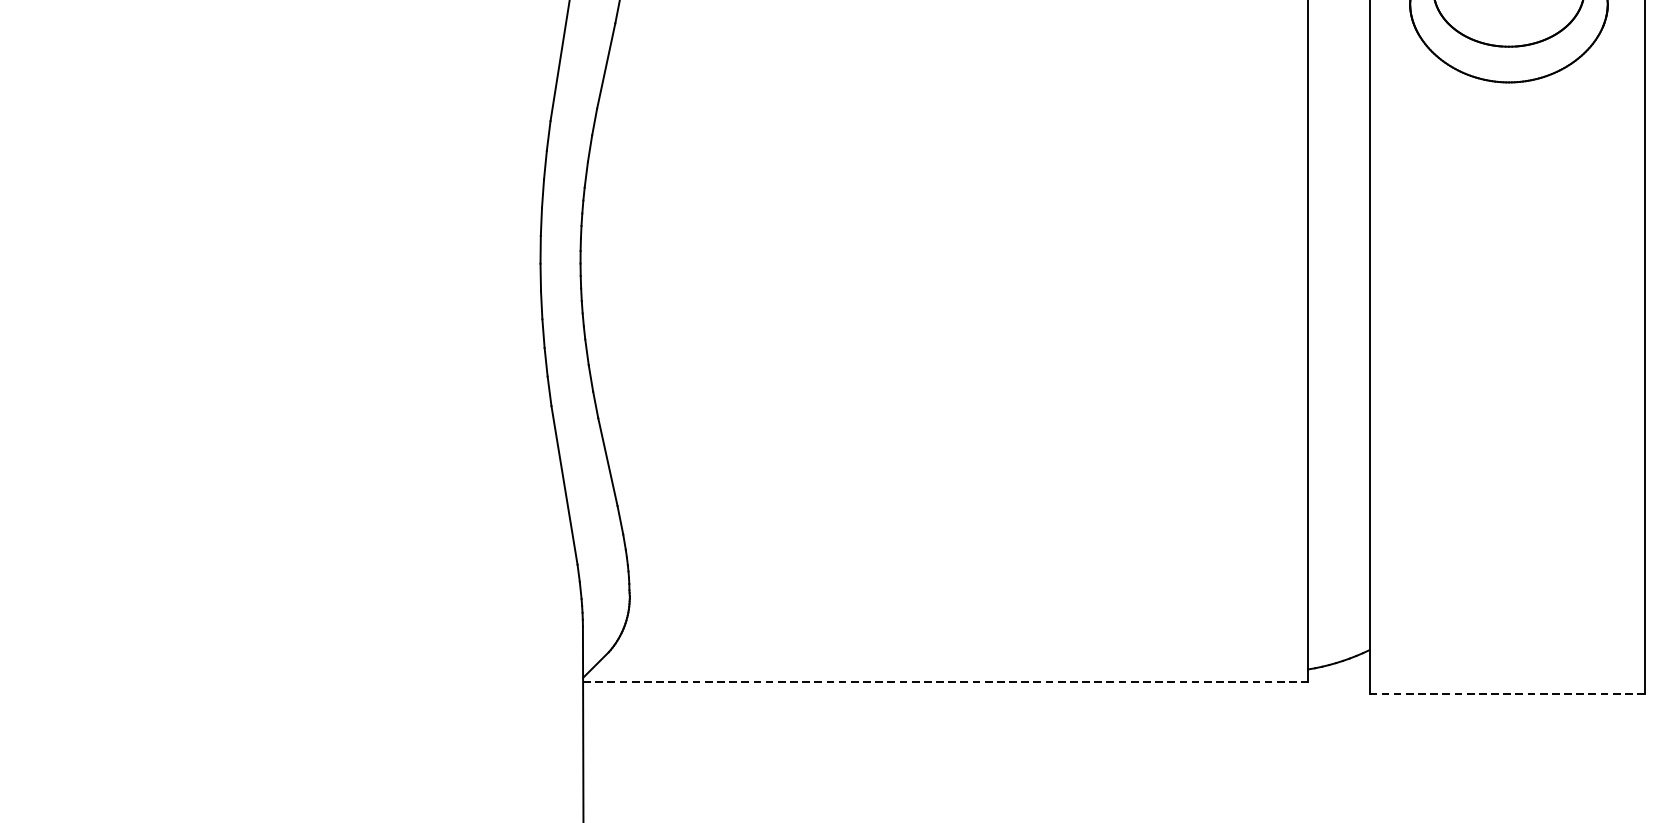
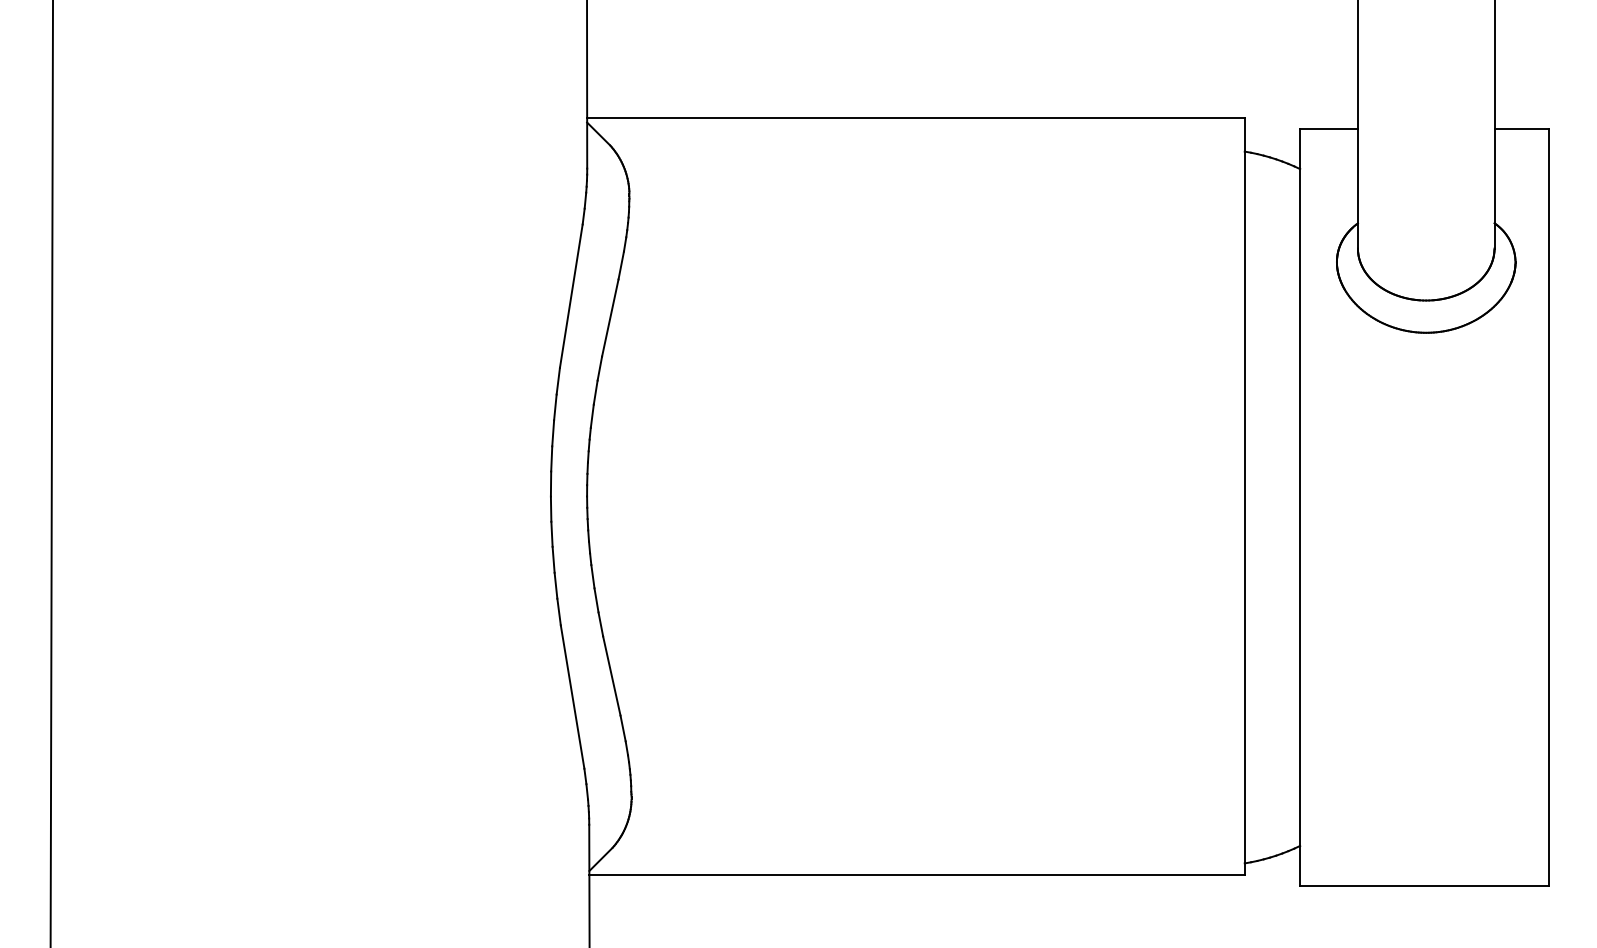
line: (946, 681) -> (917, 874), dashed -> solid
line: (1507, 693) -> (1424, 885), dashed -> solid

